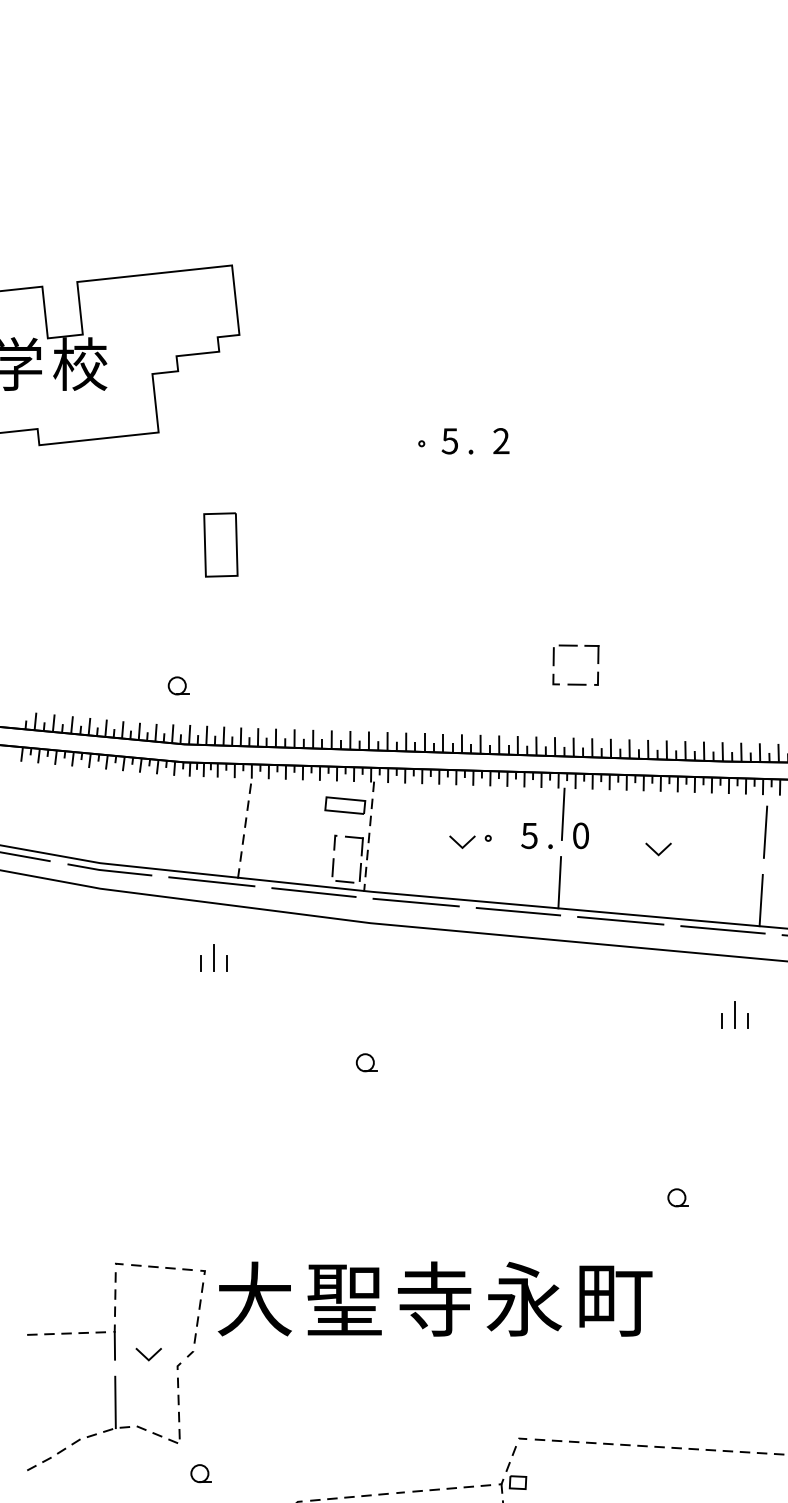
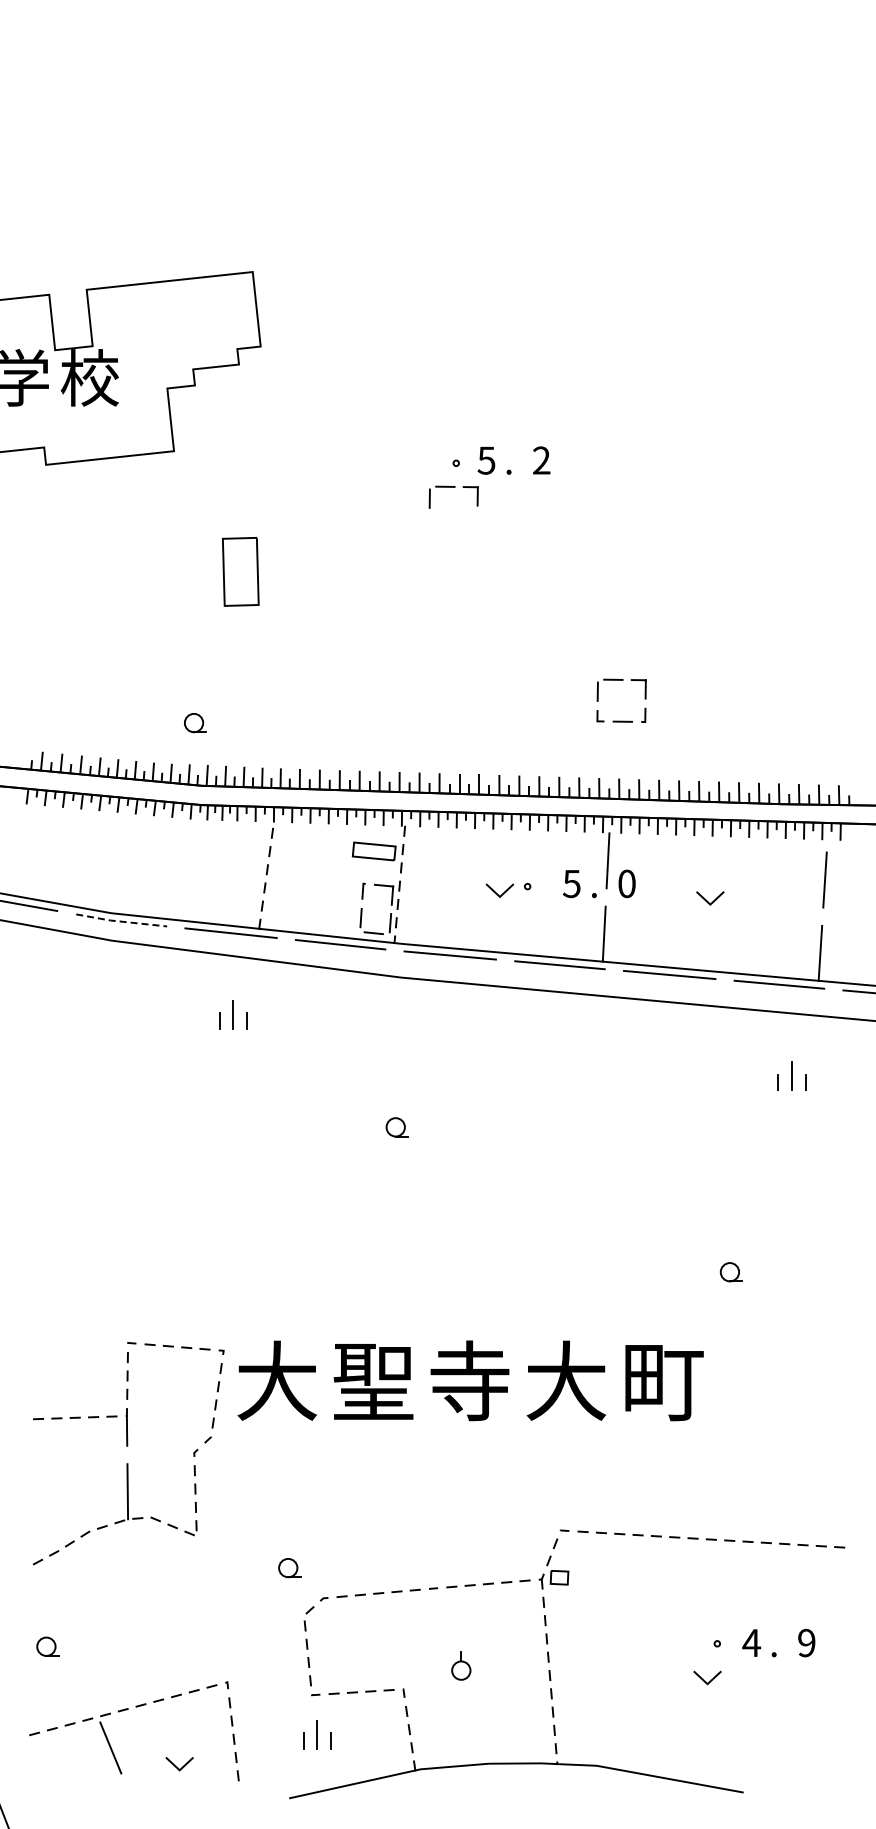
part: (419, 466) -> (453, 487), added
line: (109, 870) -> (121, 921), solid -> dashed
text: (523, 1298) -> (565, 1380), 永 -> 大
line: (146, 1356) -> (160, 1442), removed
part: (201, 1474) -> (289, 1568), moved

